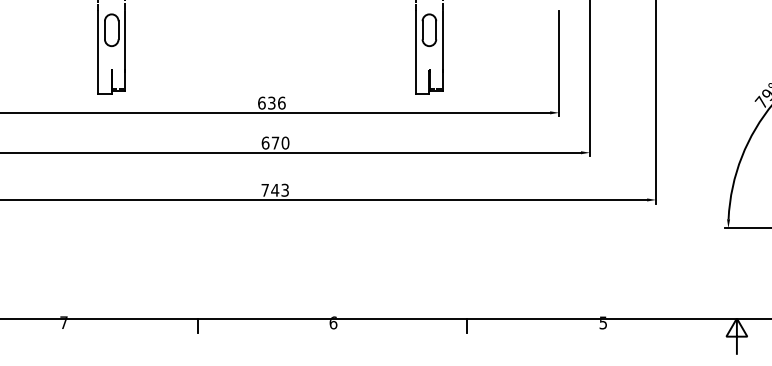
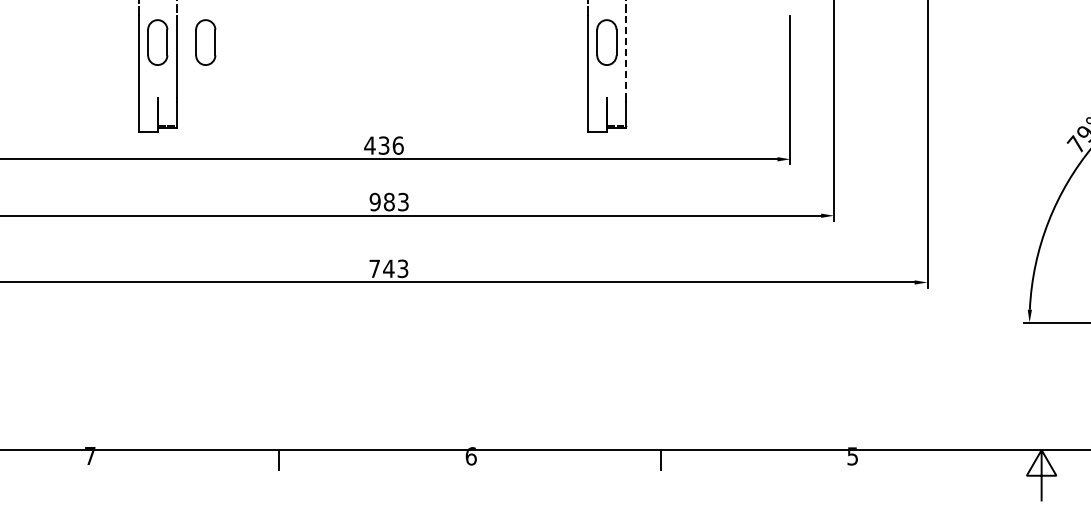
part: (145, 30) -> (205, 42), added
line: (443, 40) -> (626, 57), solid -> dashed
text: (261, 103) -> (369, 145), 636 -> 436
text: (274, 142) -> (388, 201), 670 -> 983

